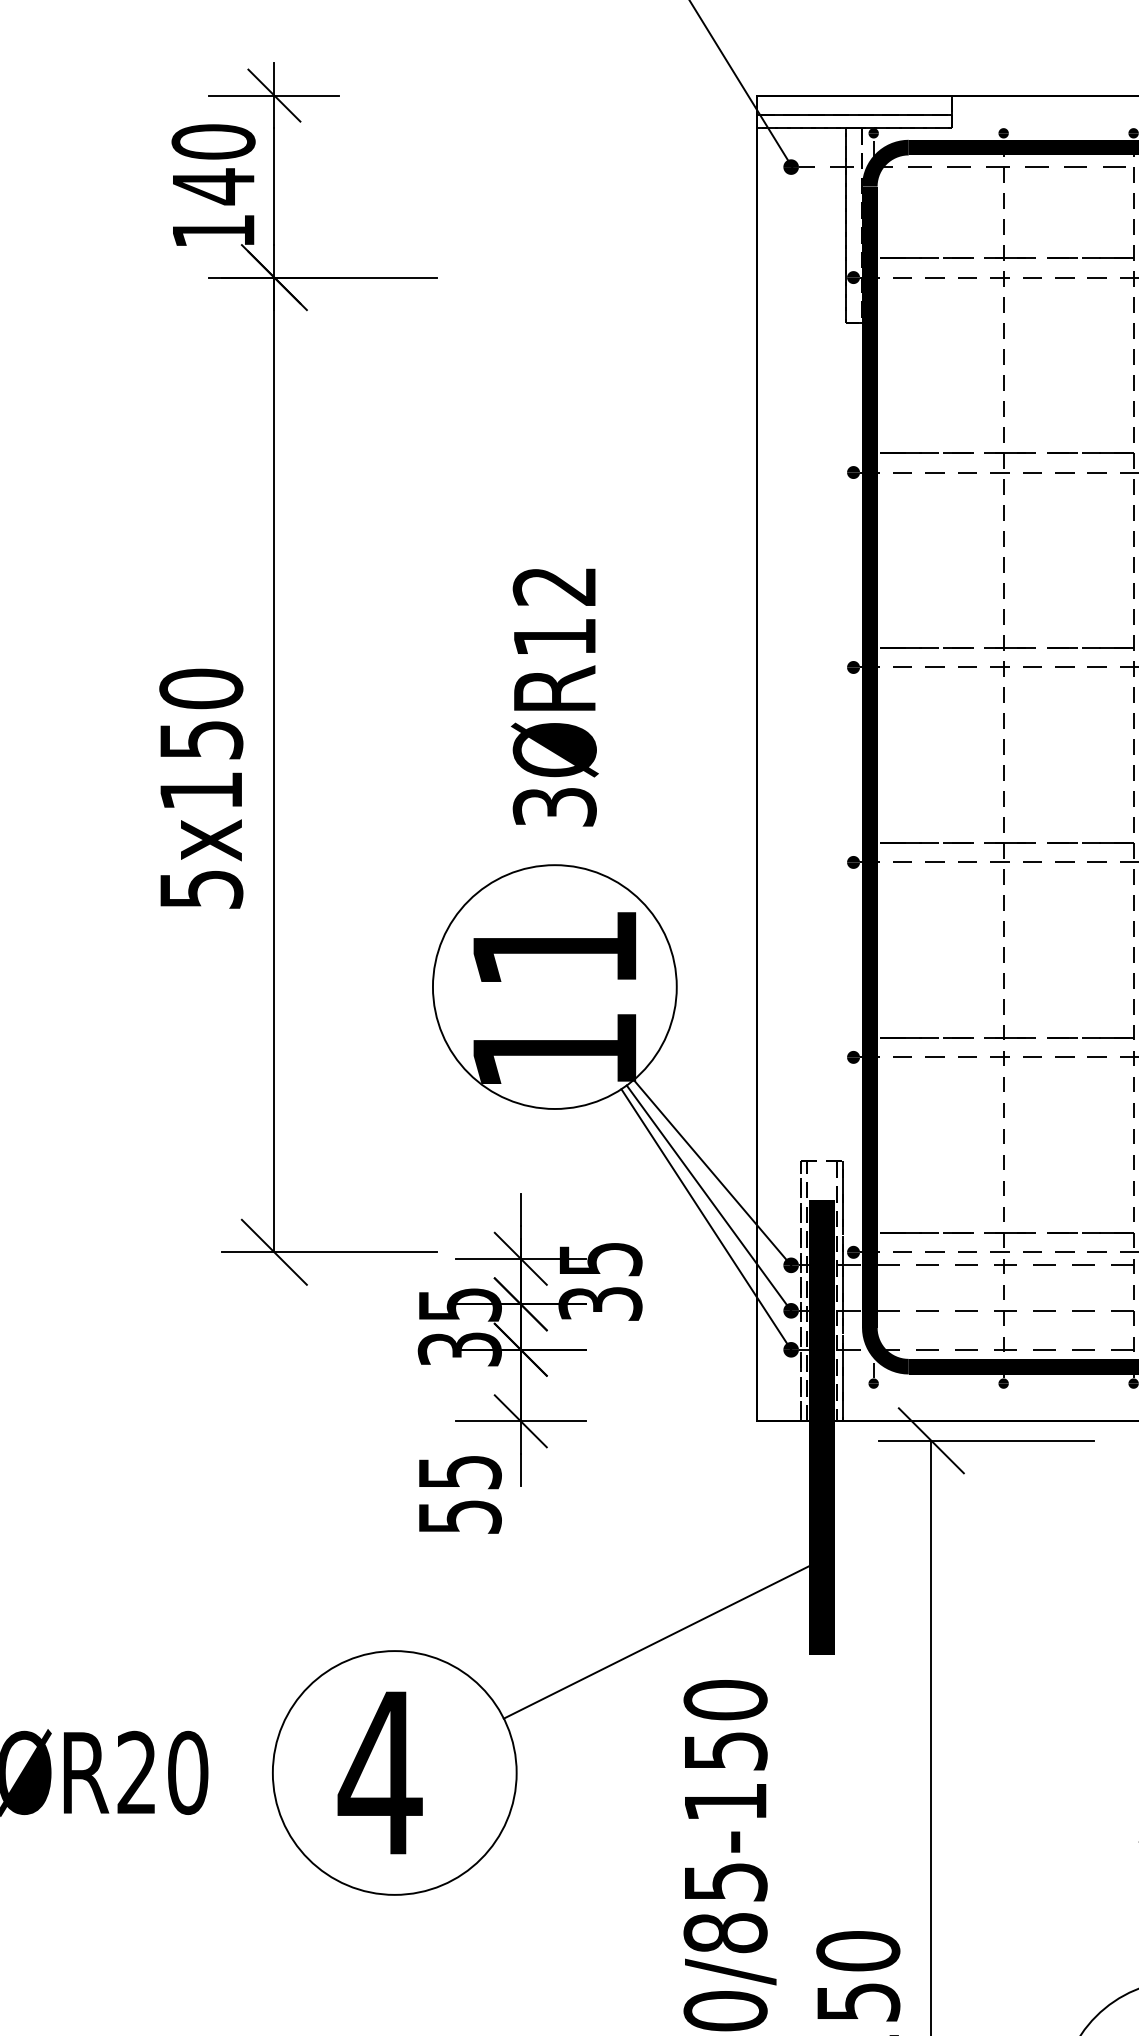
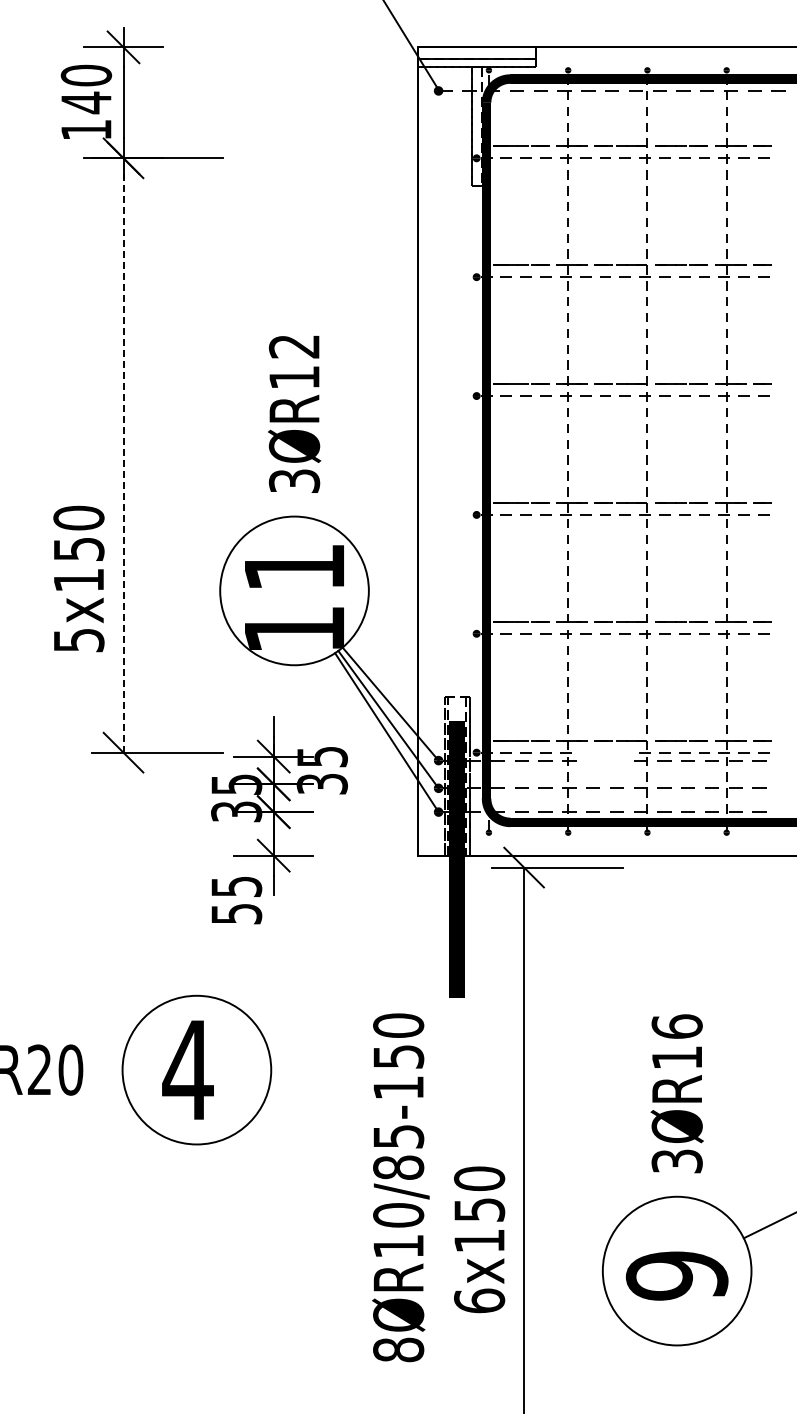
line: (274, 763) -> (123, 454), solid -> dashed
text: (200, 787) -> (78, 578), moved
part: (1064, 1258) -> (605, 756), removed
line: (663, 1639) -> (360, 988), removed

